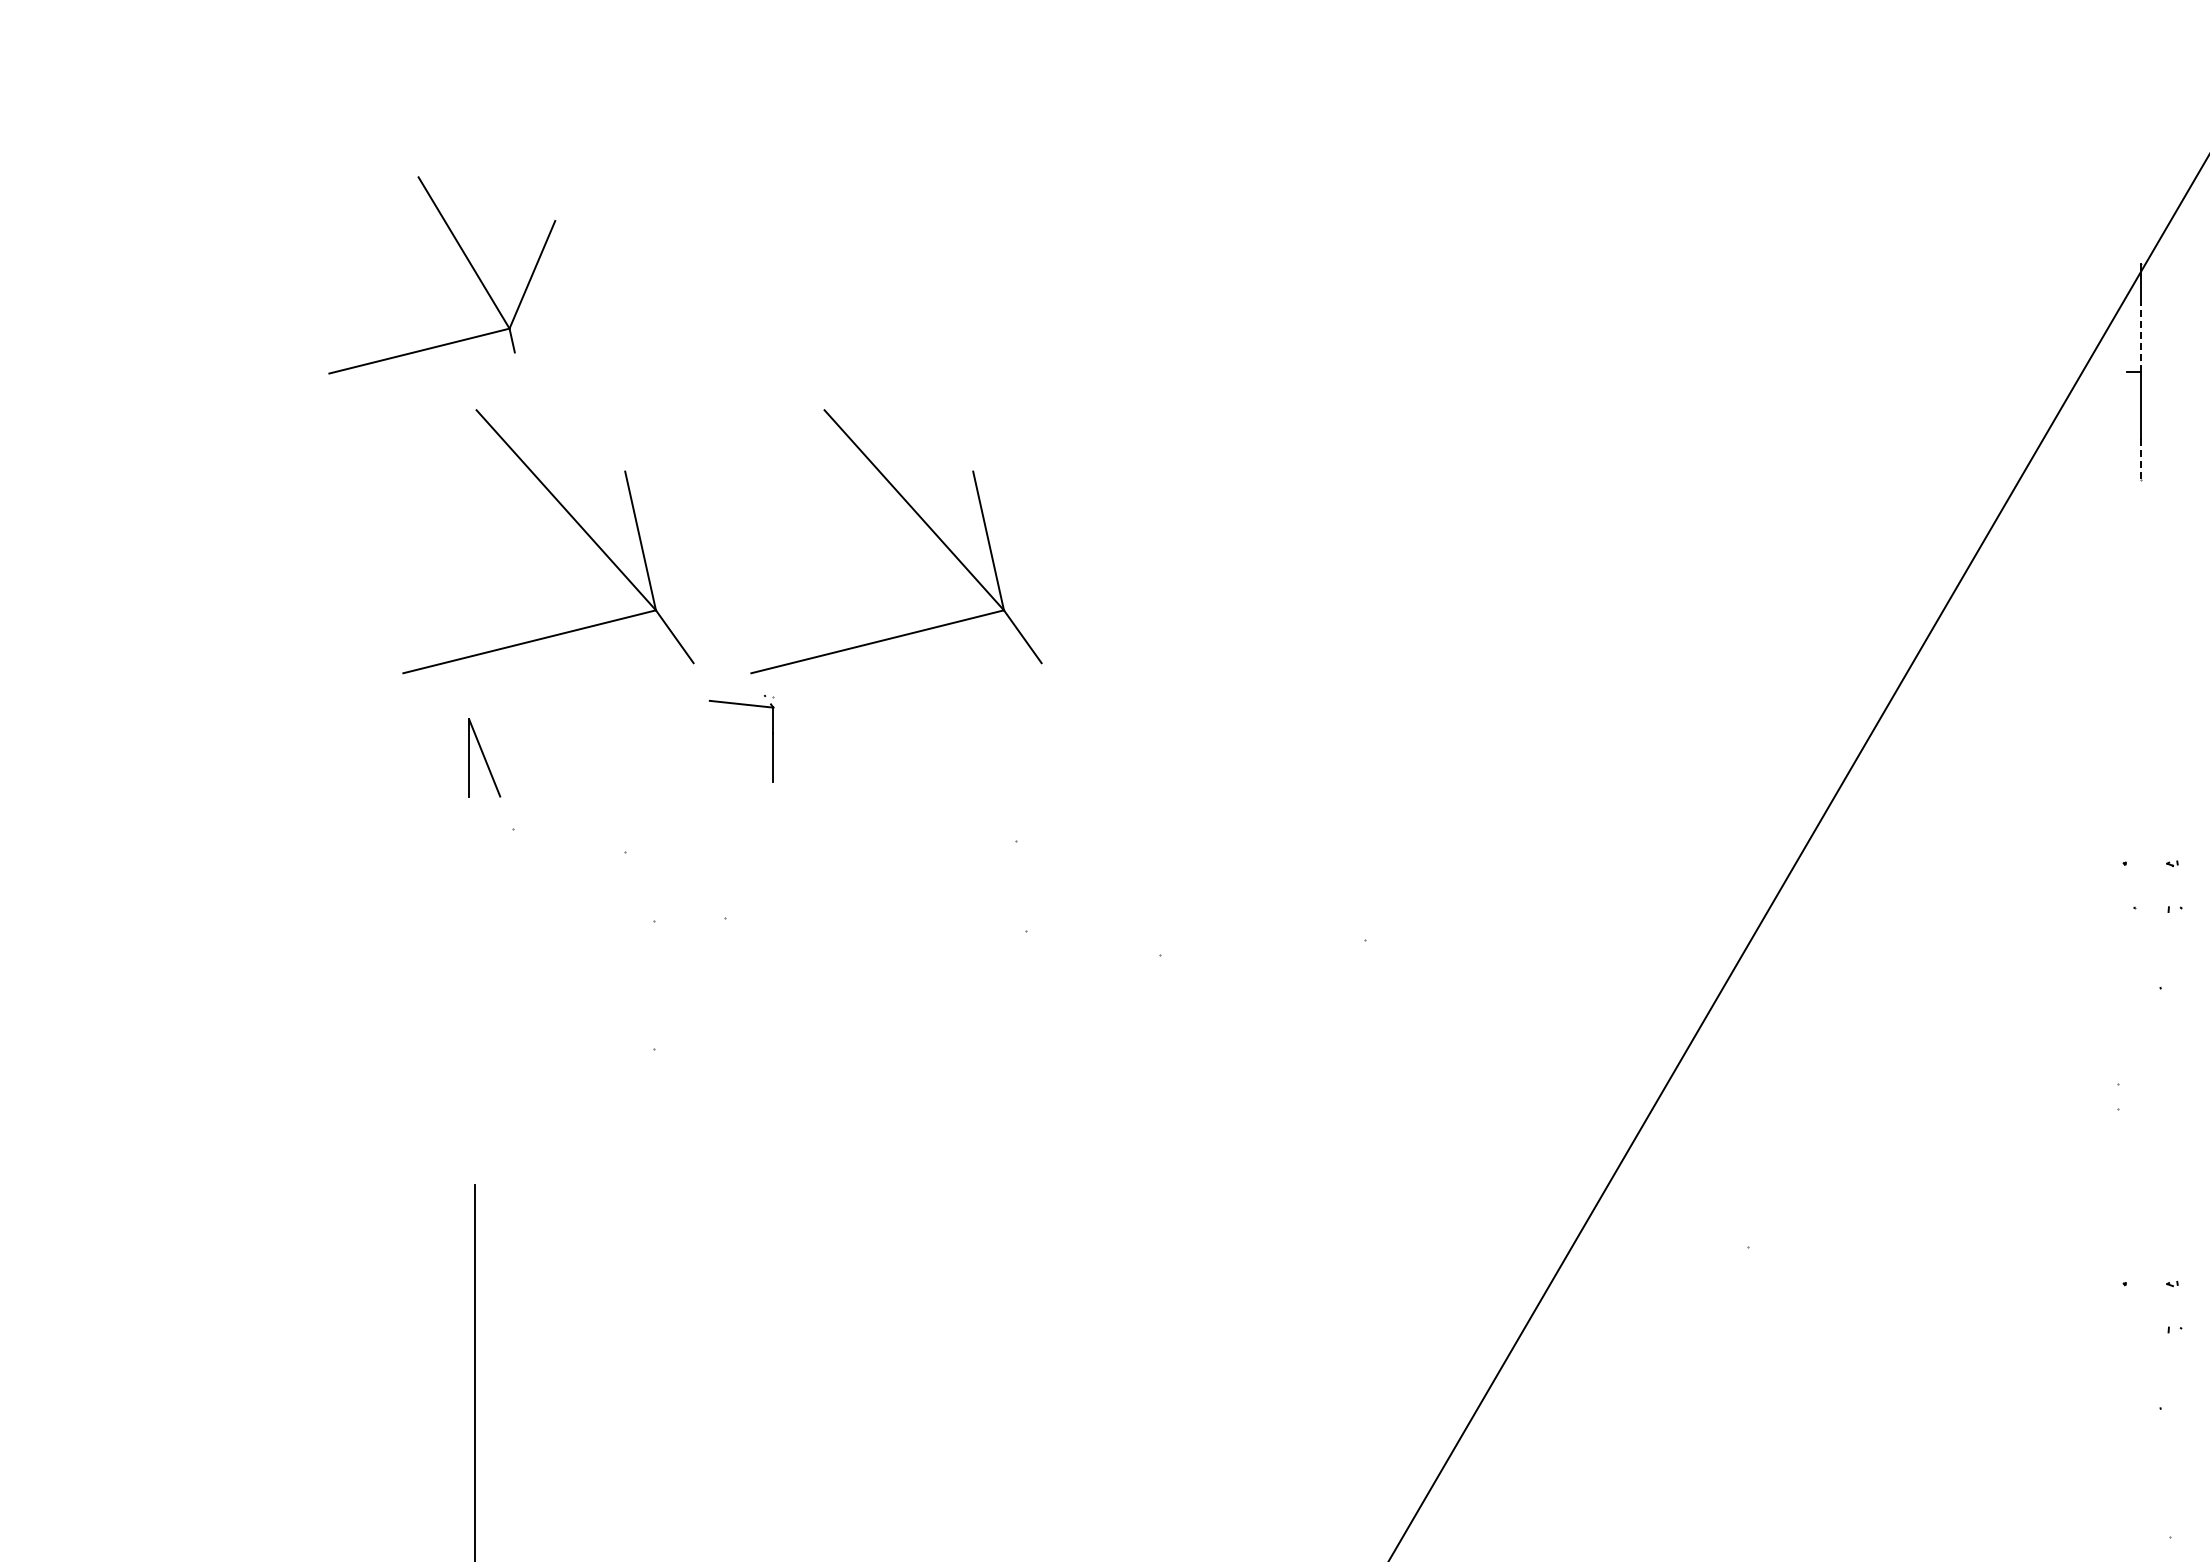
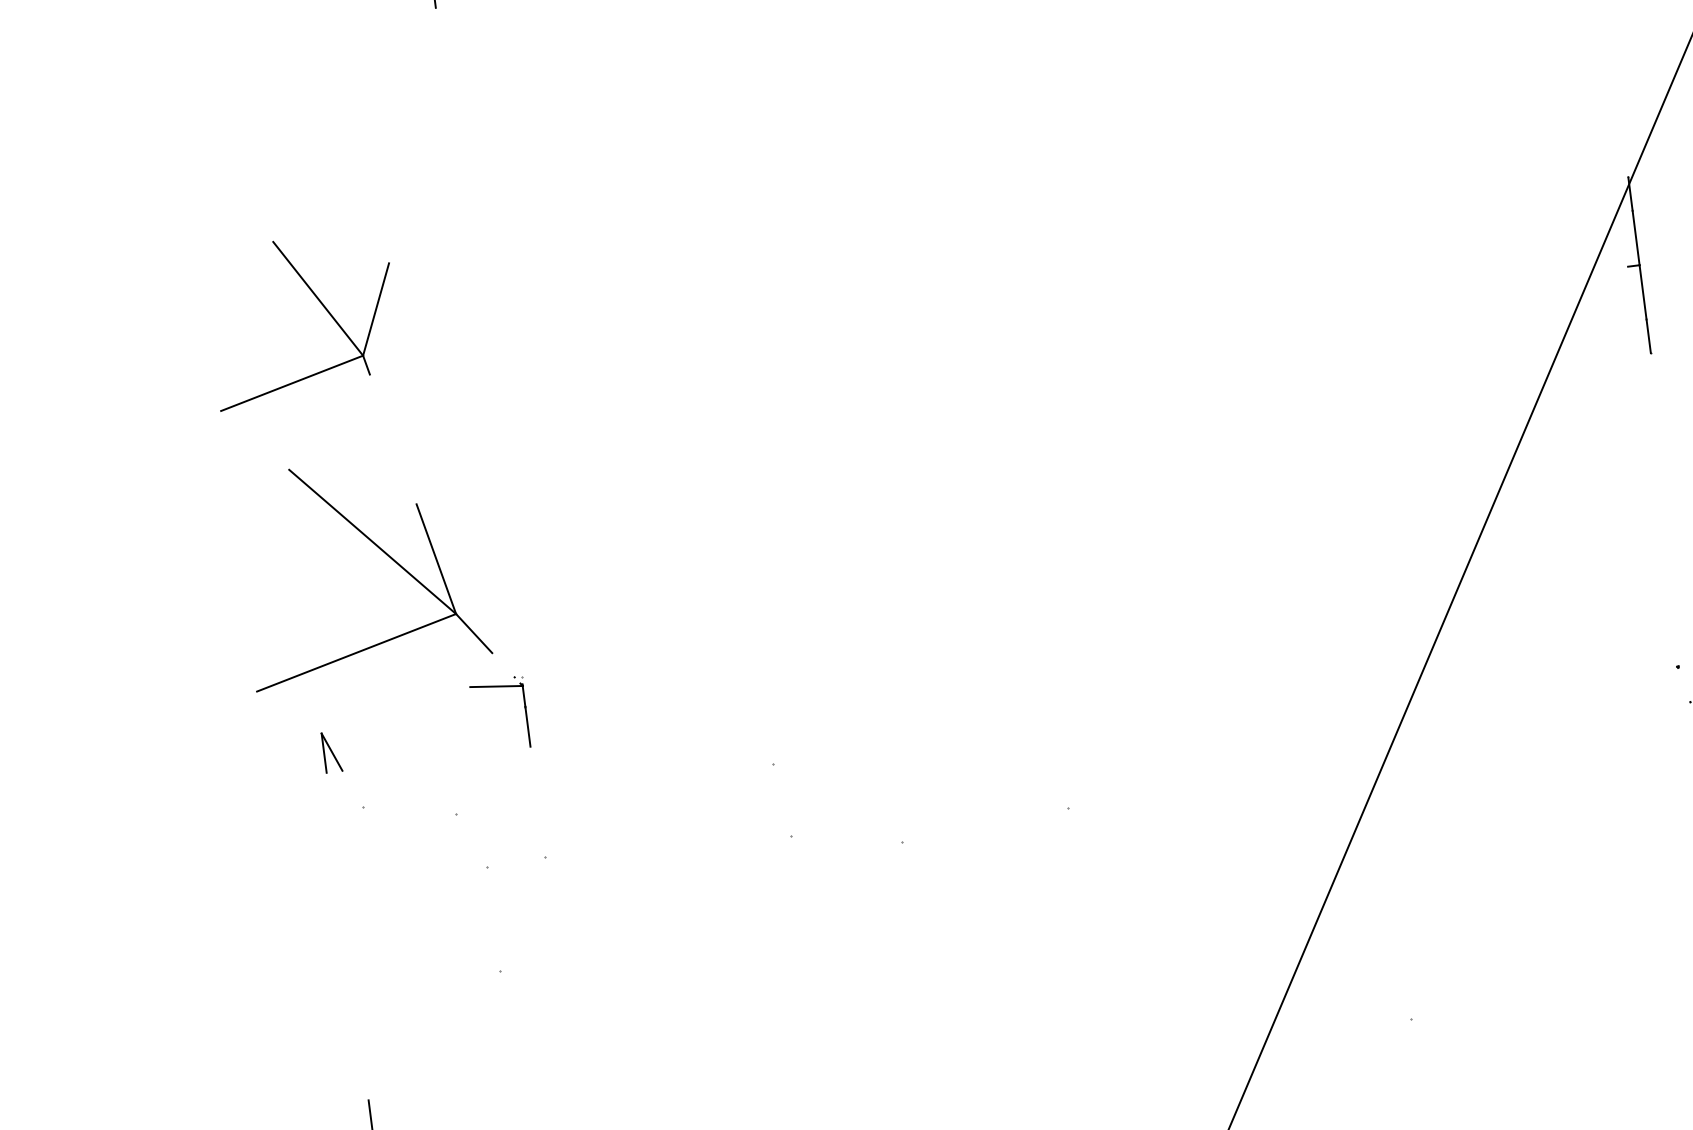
part: (466, 259) -> (320, 303), moved
line: (2140, 338) -> (1635, 238), dashed -> solid
line: (2140, 459) -> (1648, 336), dashed -> solid
part: (923, 522) -> (664, 514), removed
part: (772, 738) -> (525, 711), moved
part: (484, 758) -> (331, 752), size x0.62

